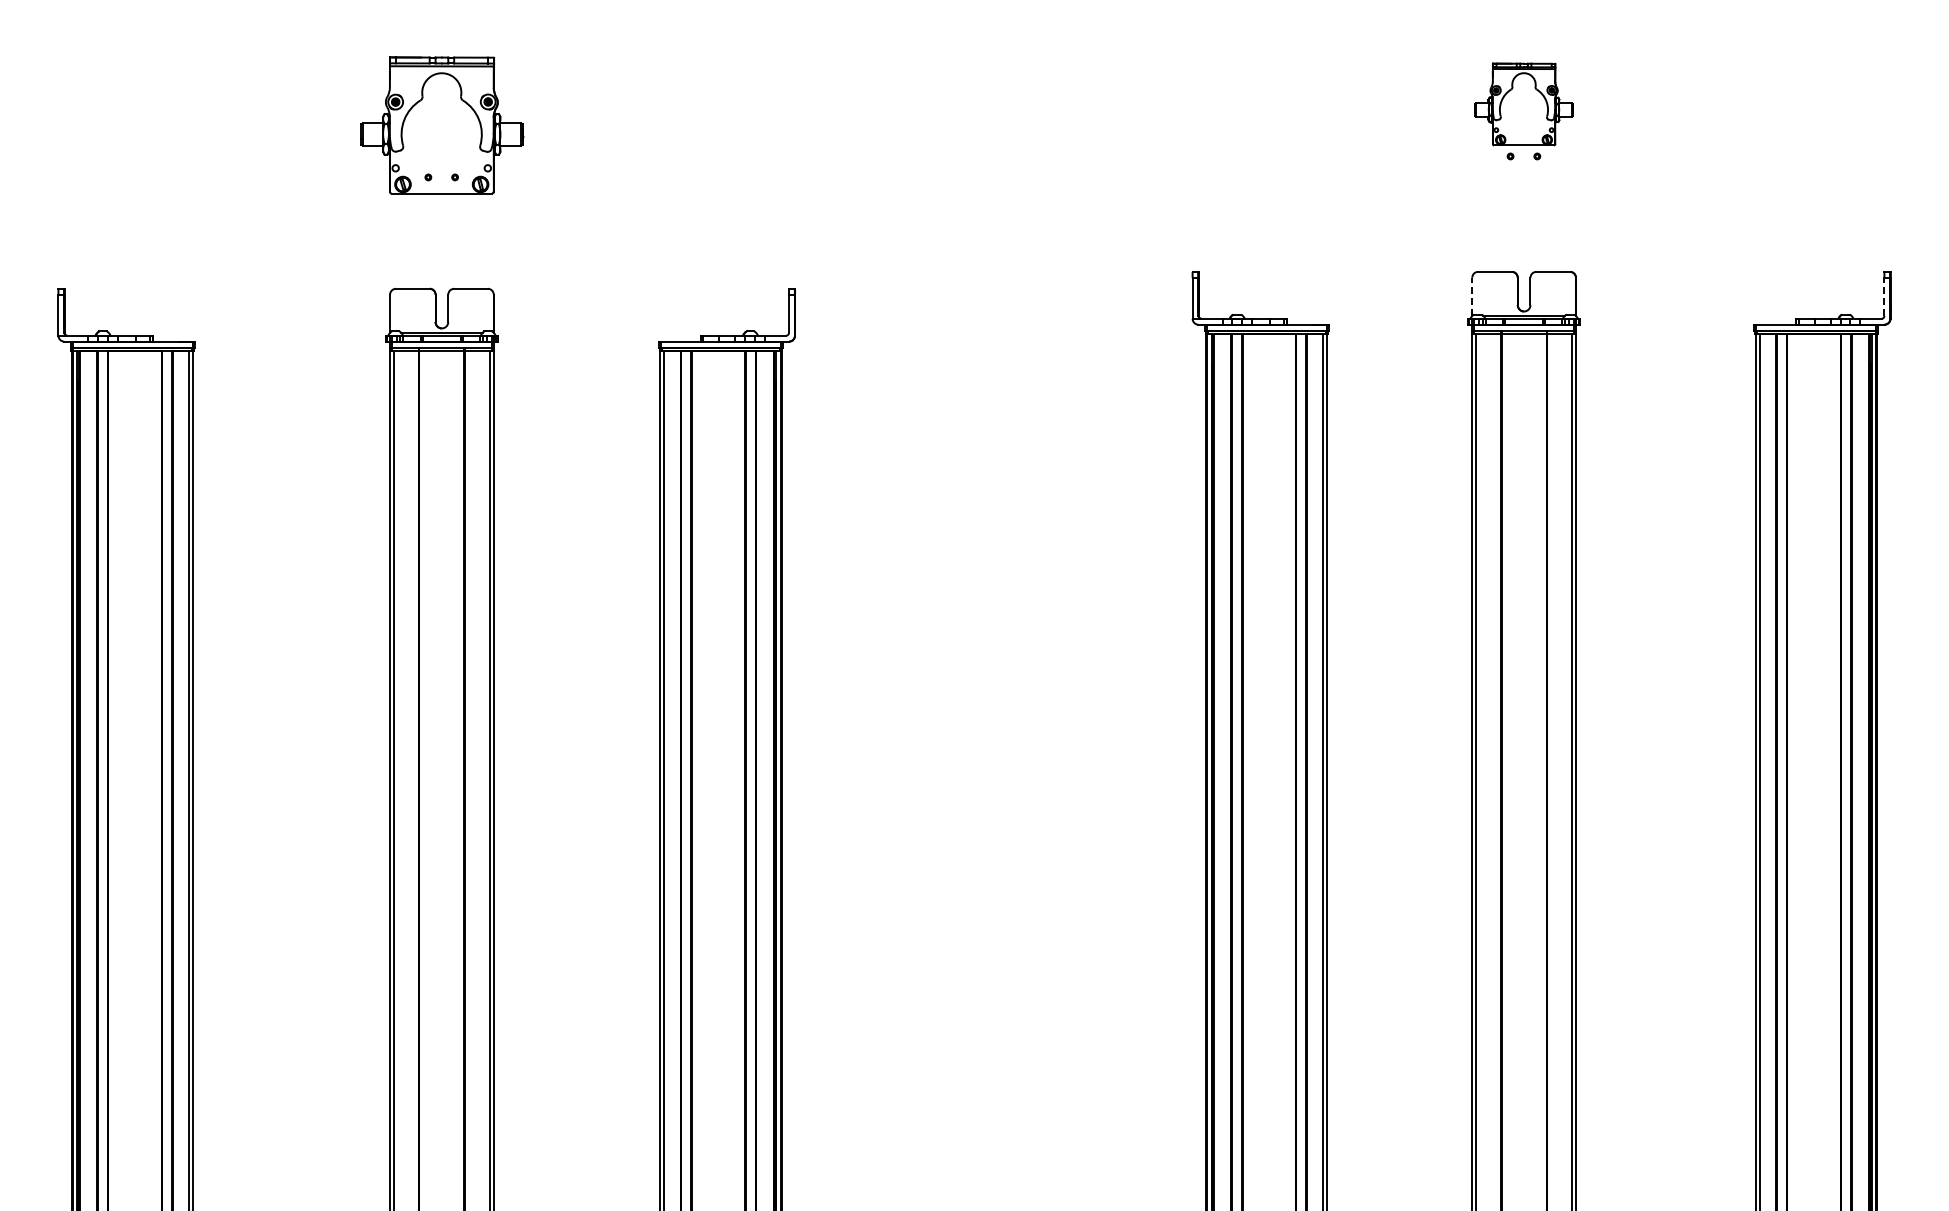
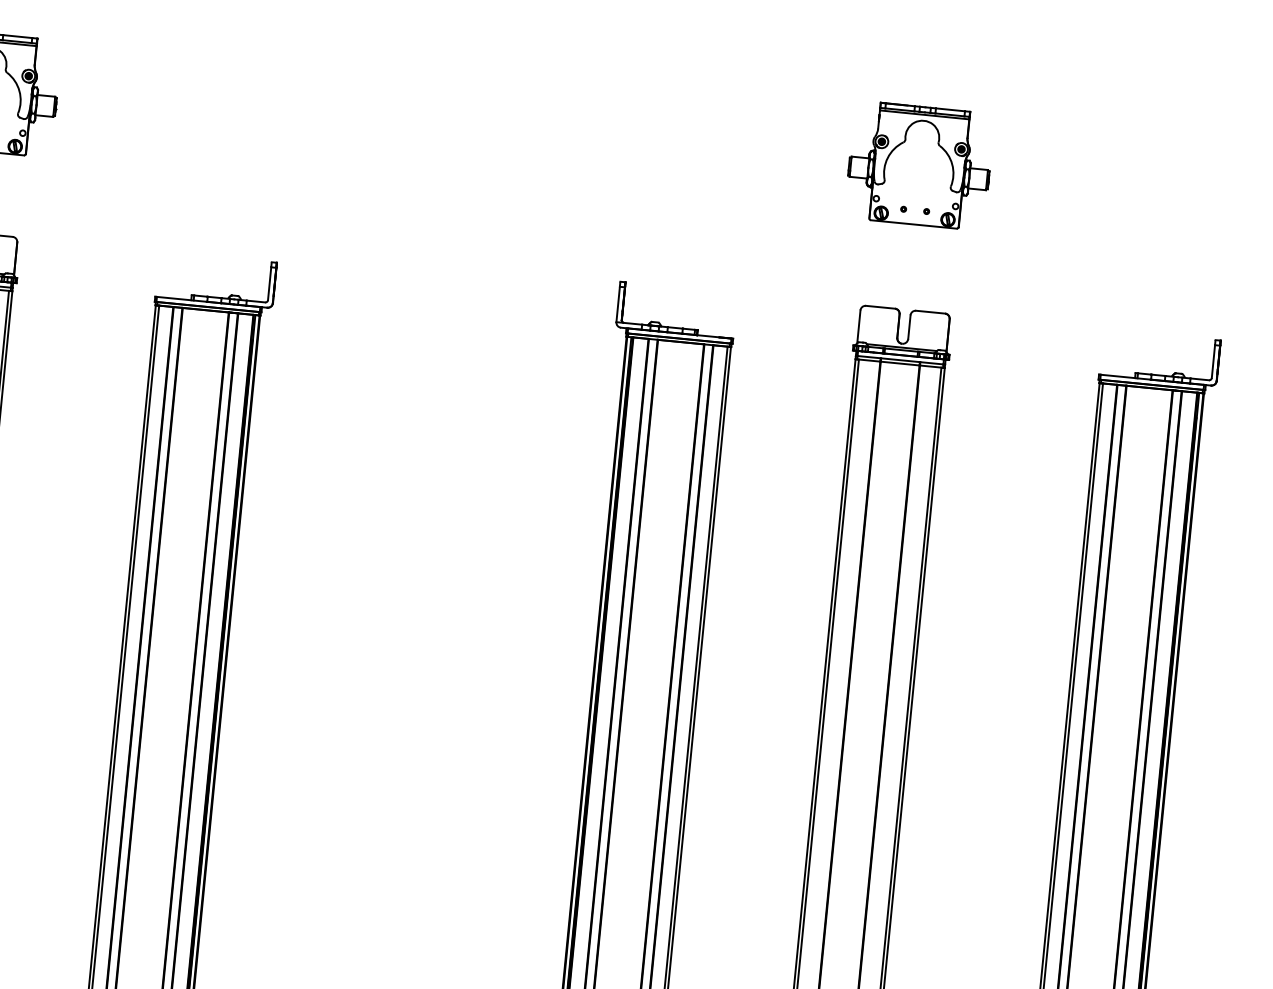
part: (1523, 104) -> (919, 165), size x1.67
line: (1472, 296) -> (859, 326), dashed -> solid
line: (1884, 296) -> (1213, 361), dashed -> solid

